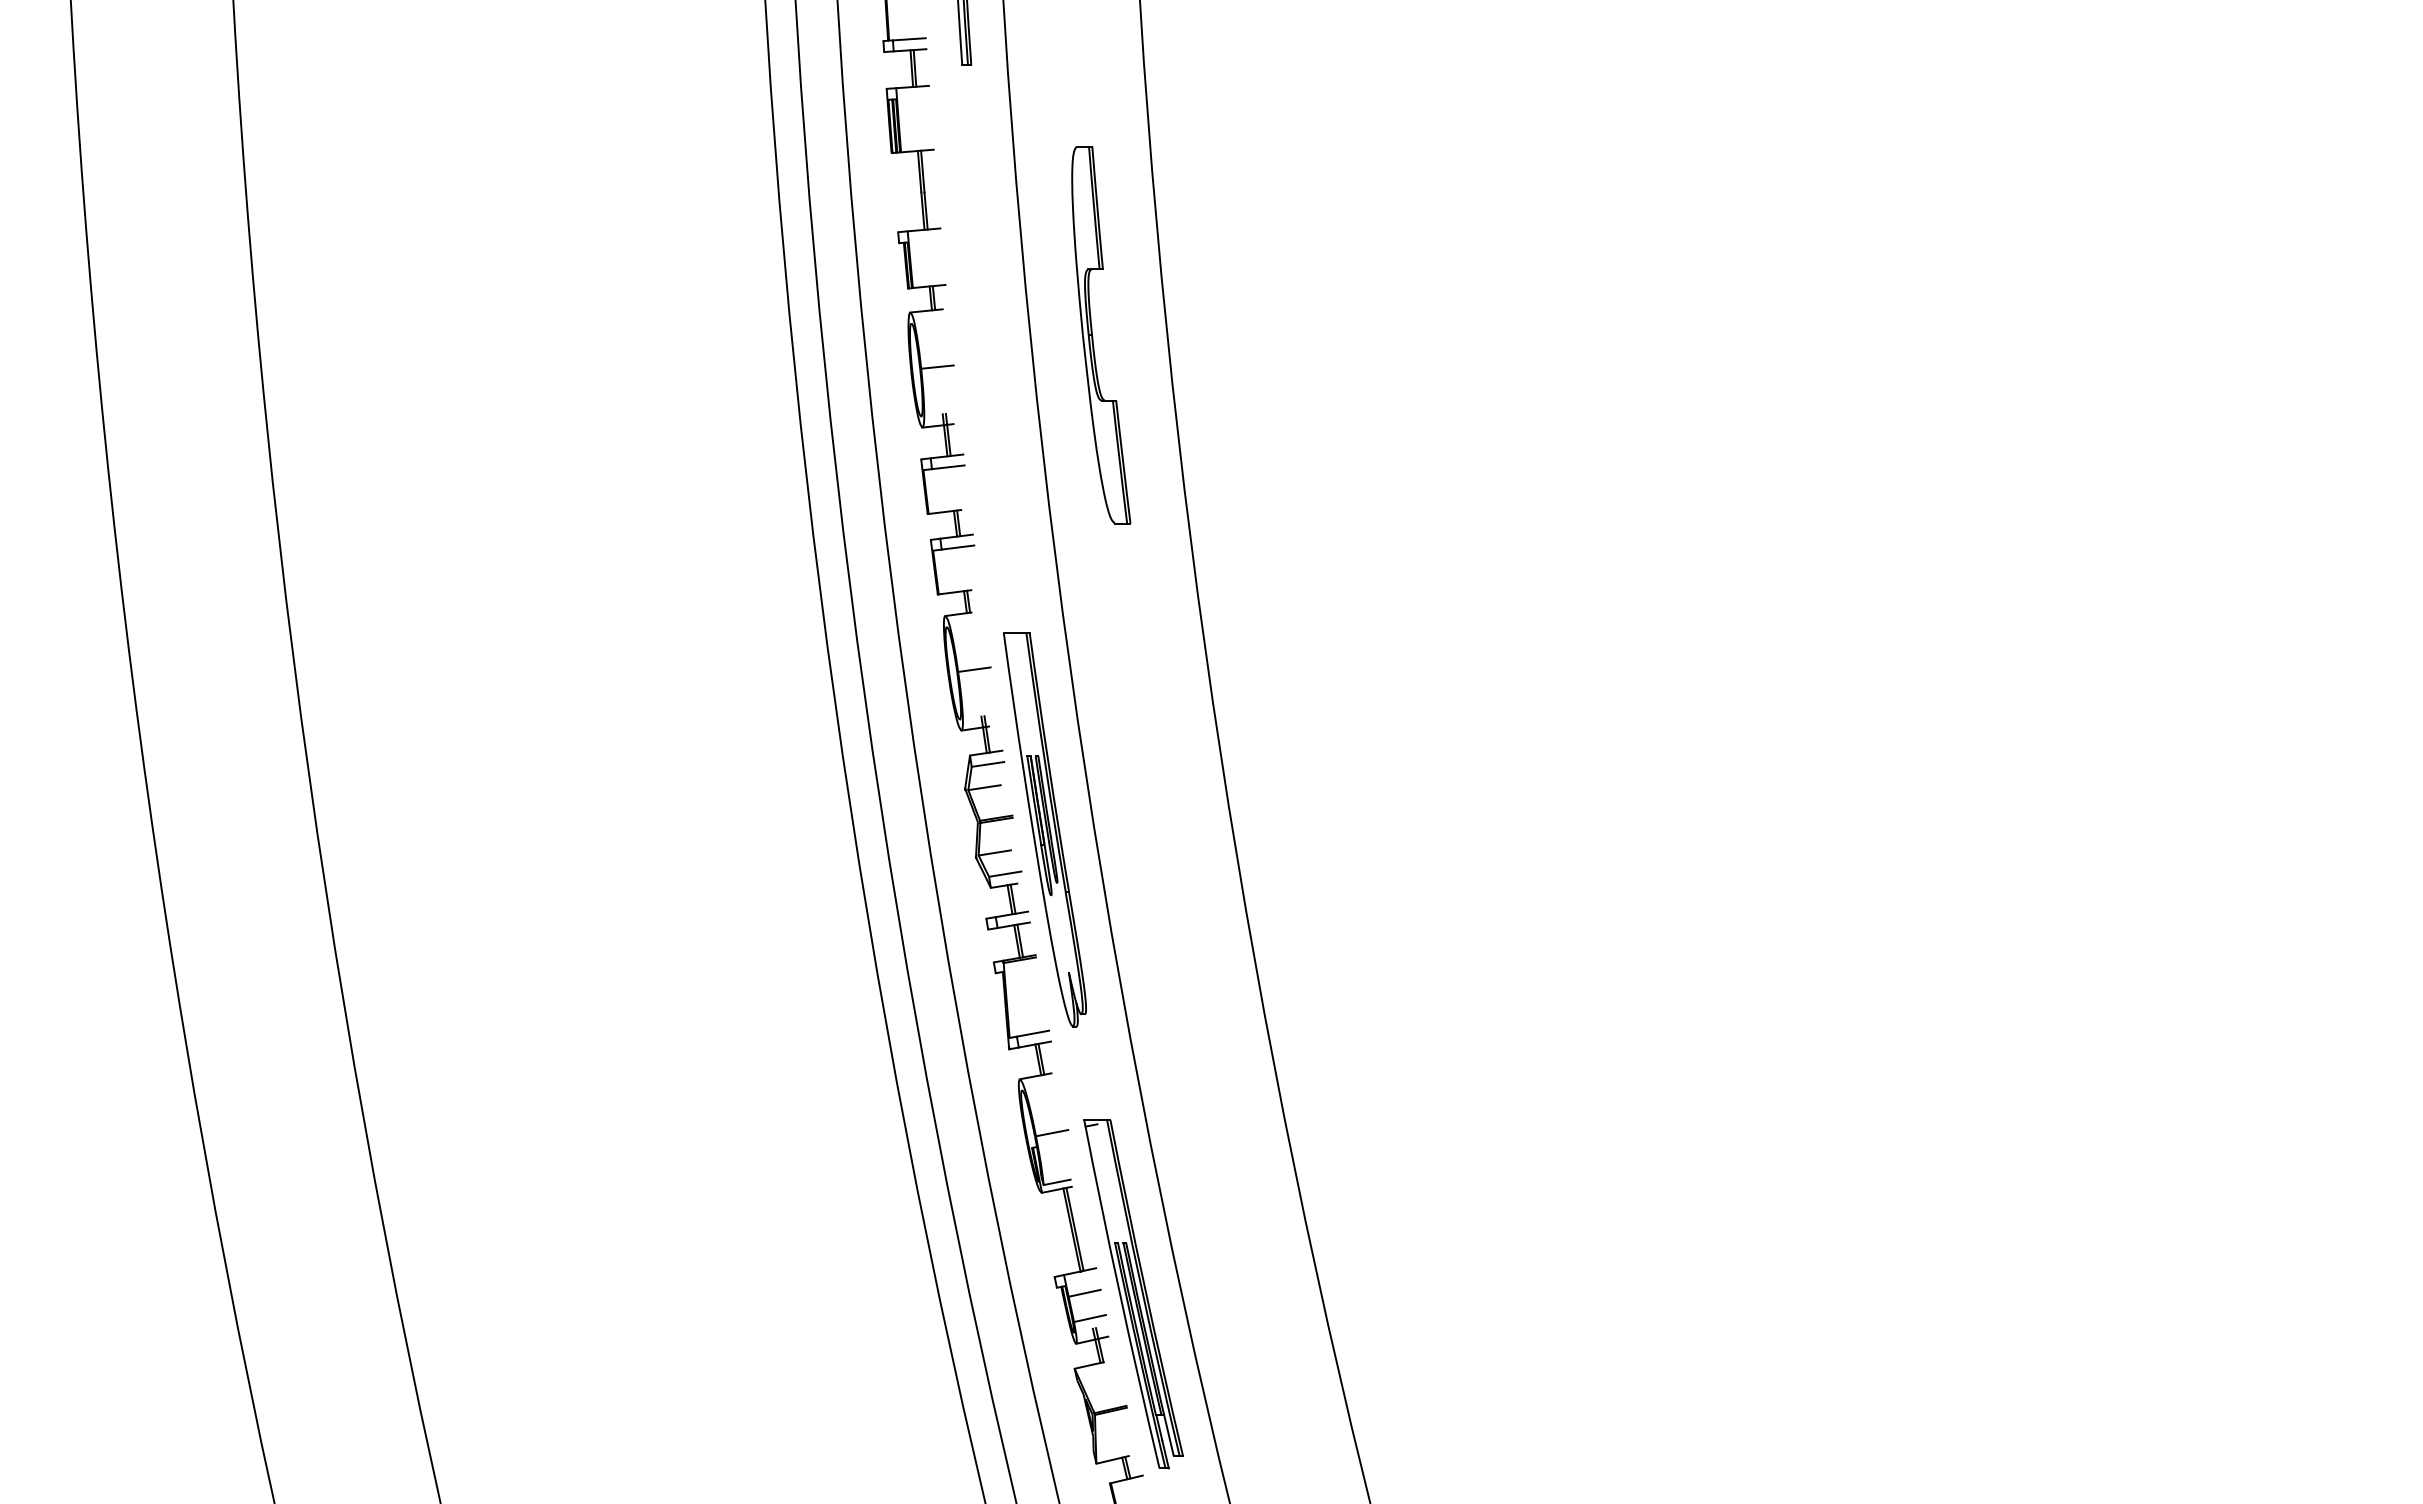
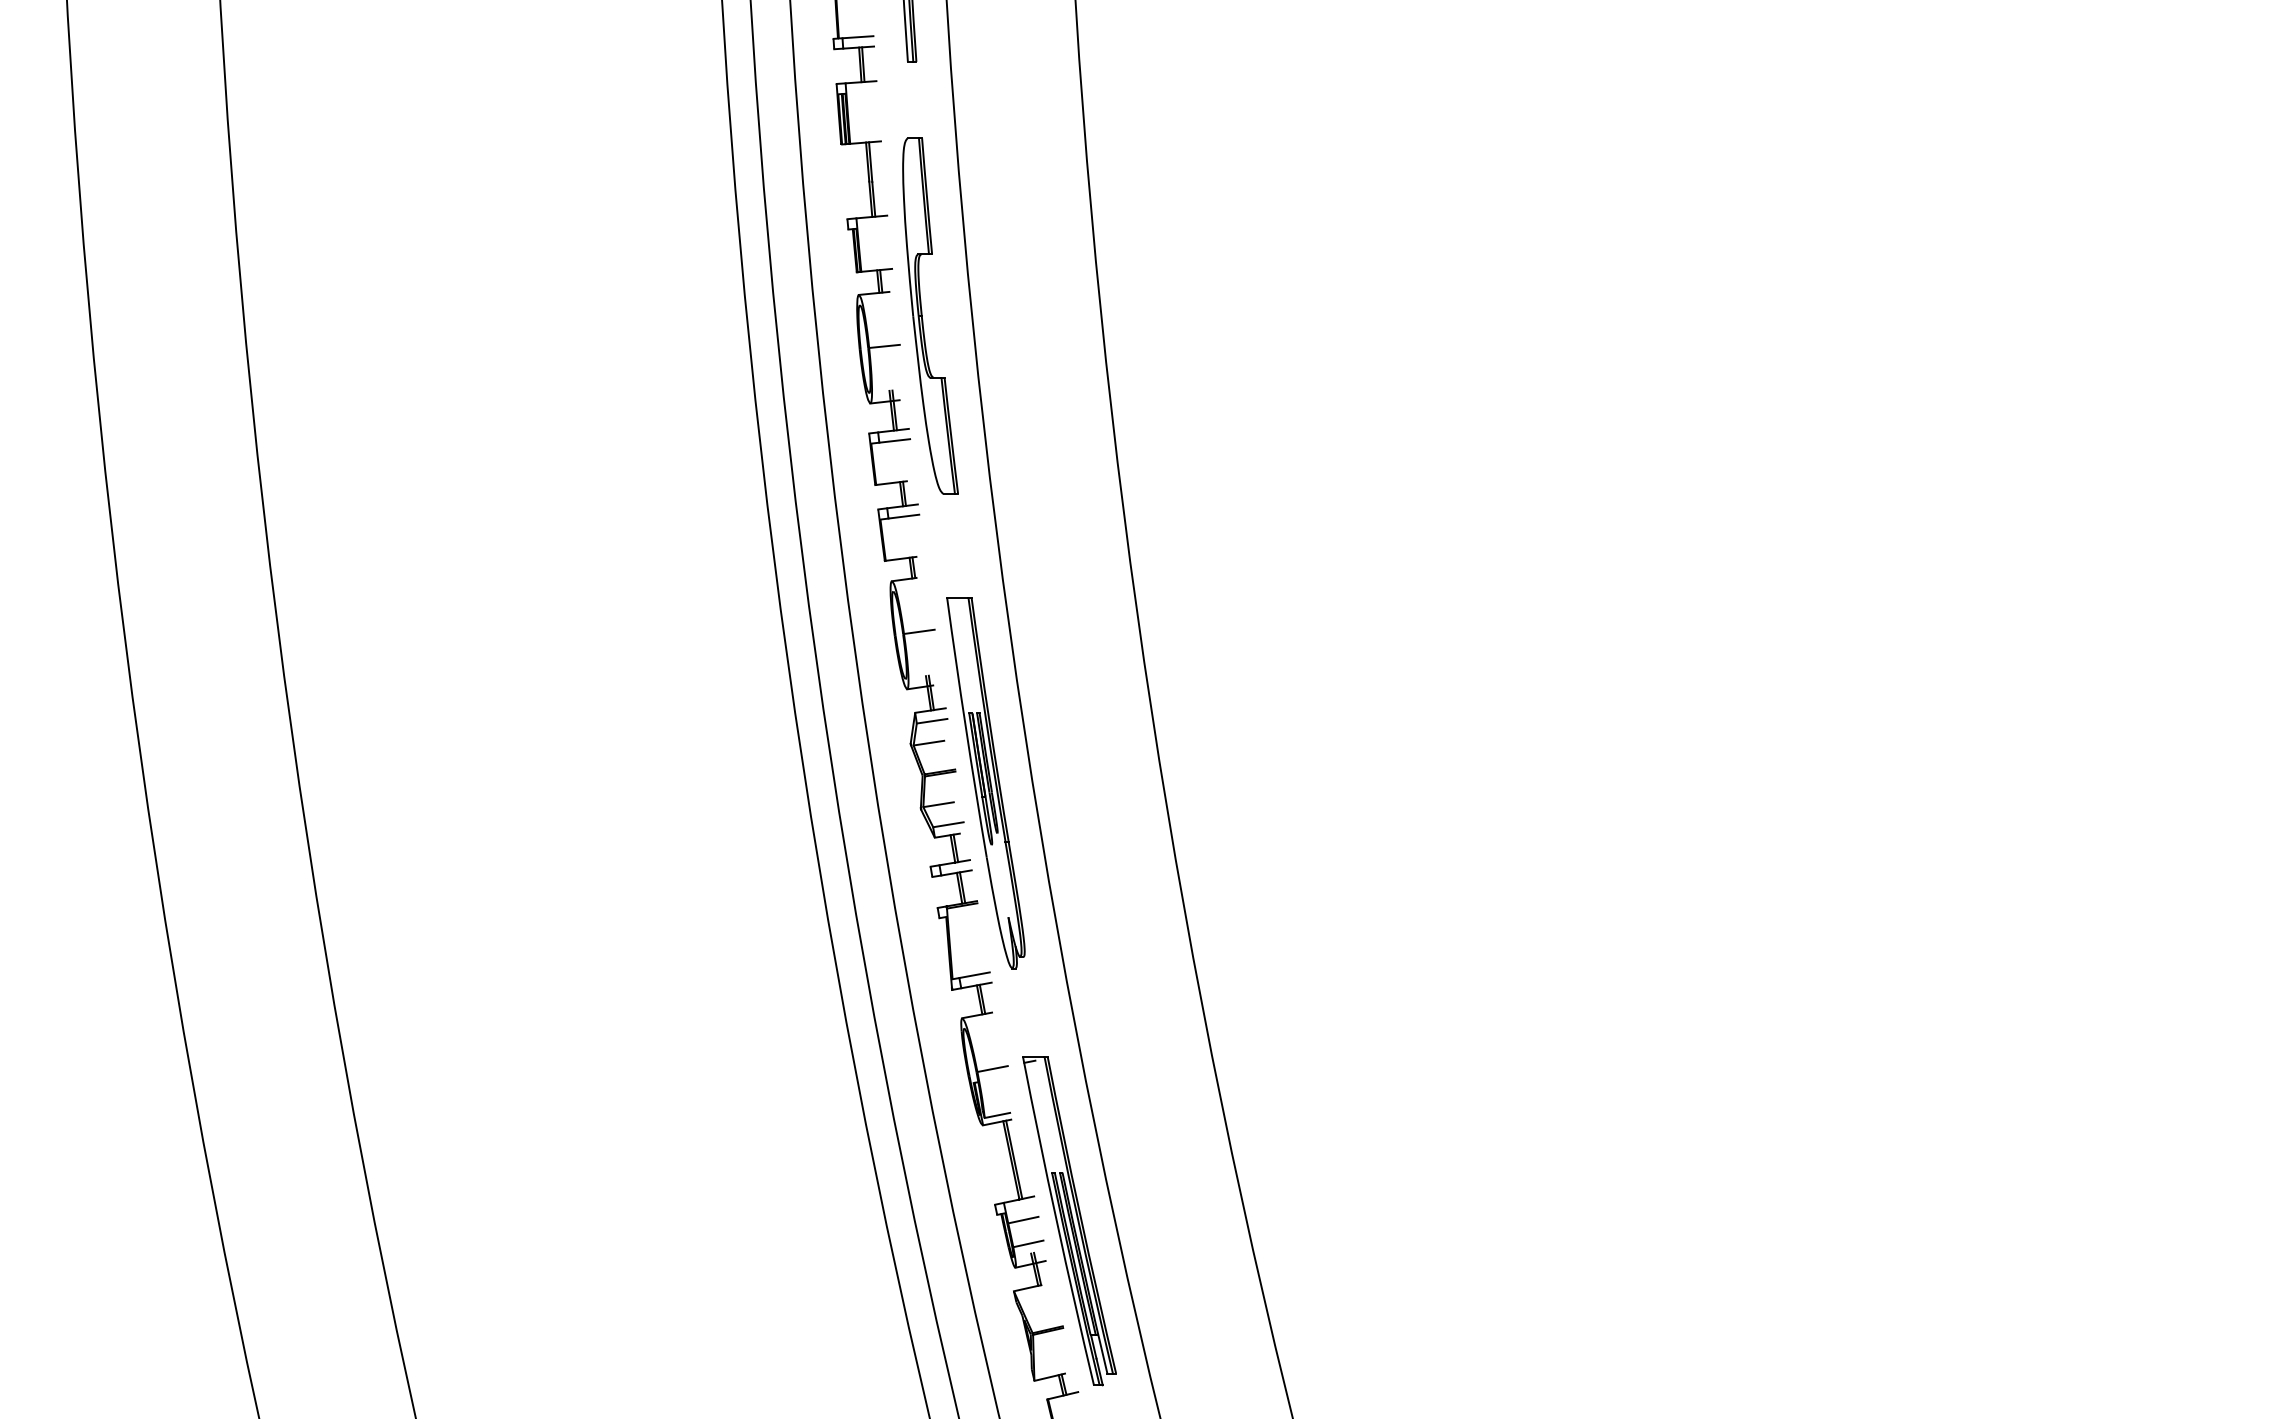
part: (1093, 336) -> (923, 317), moved

